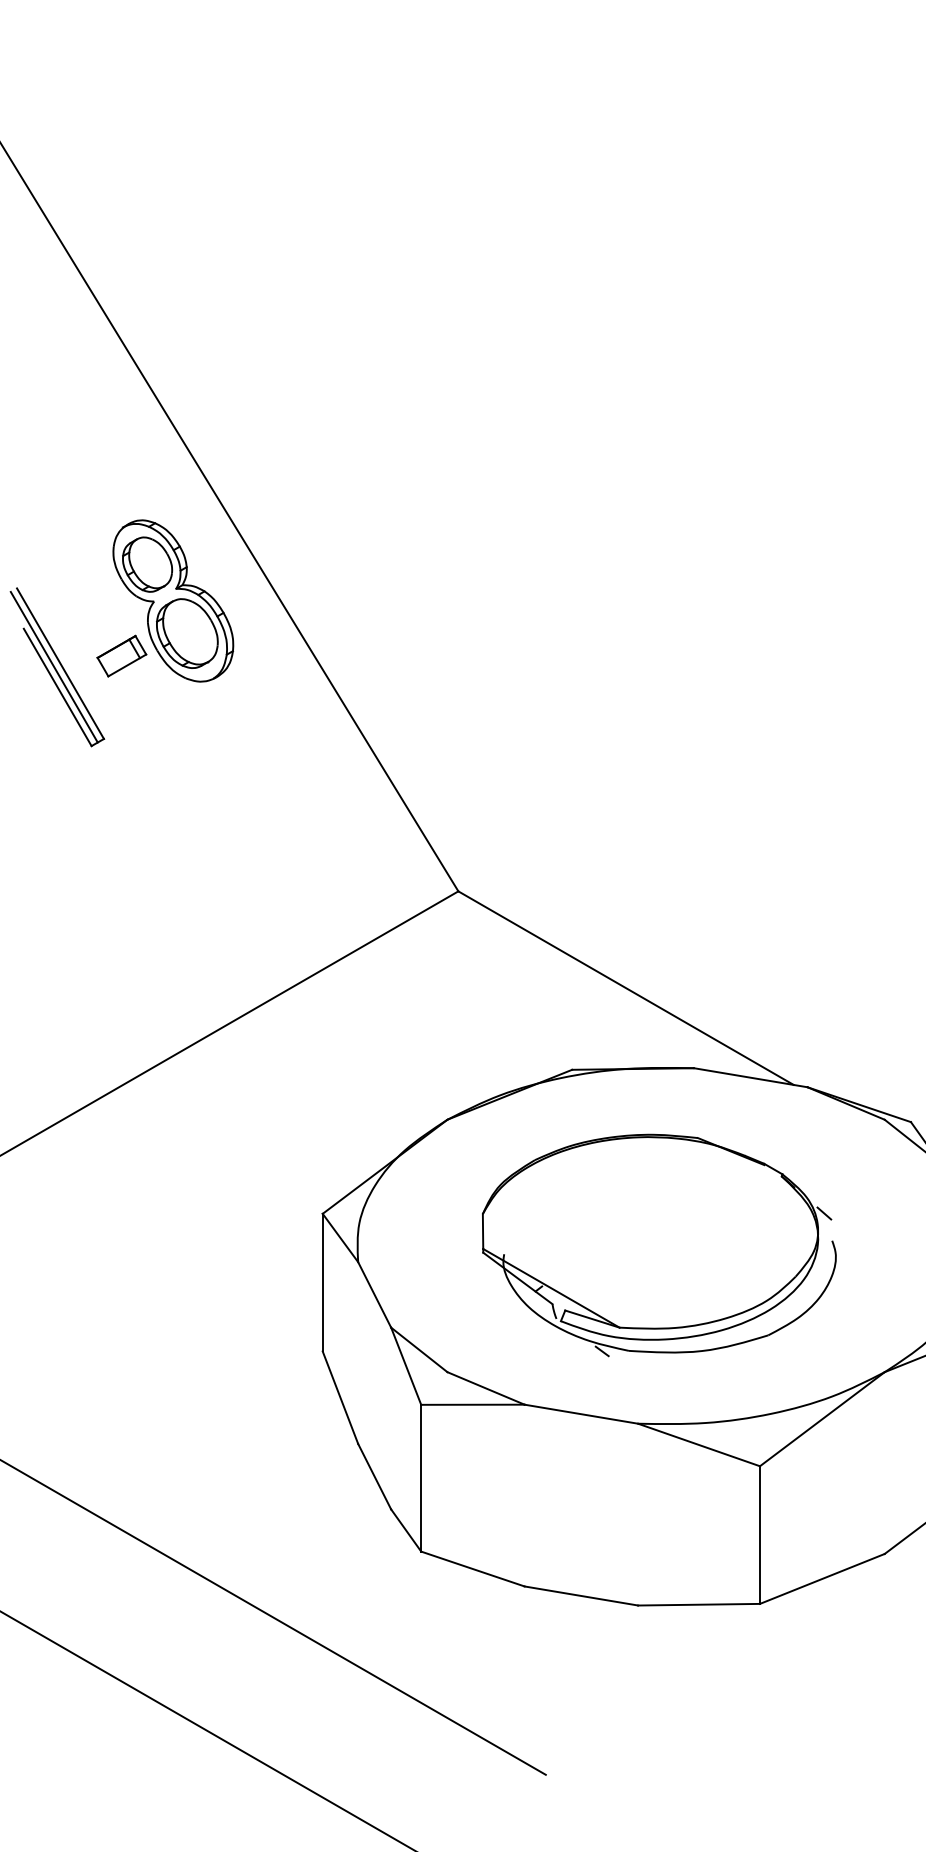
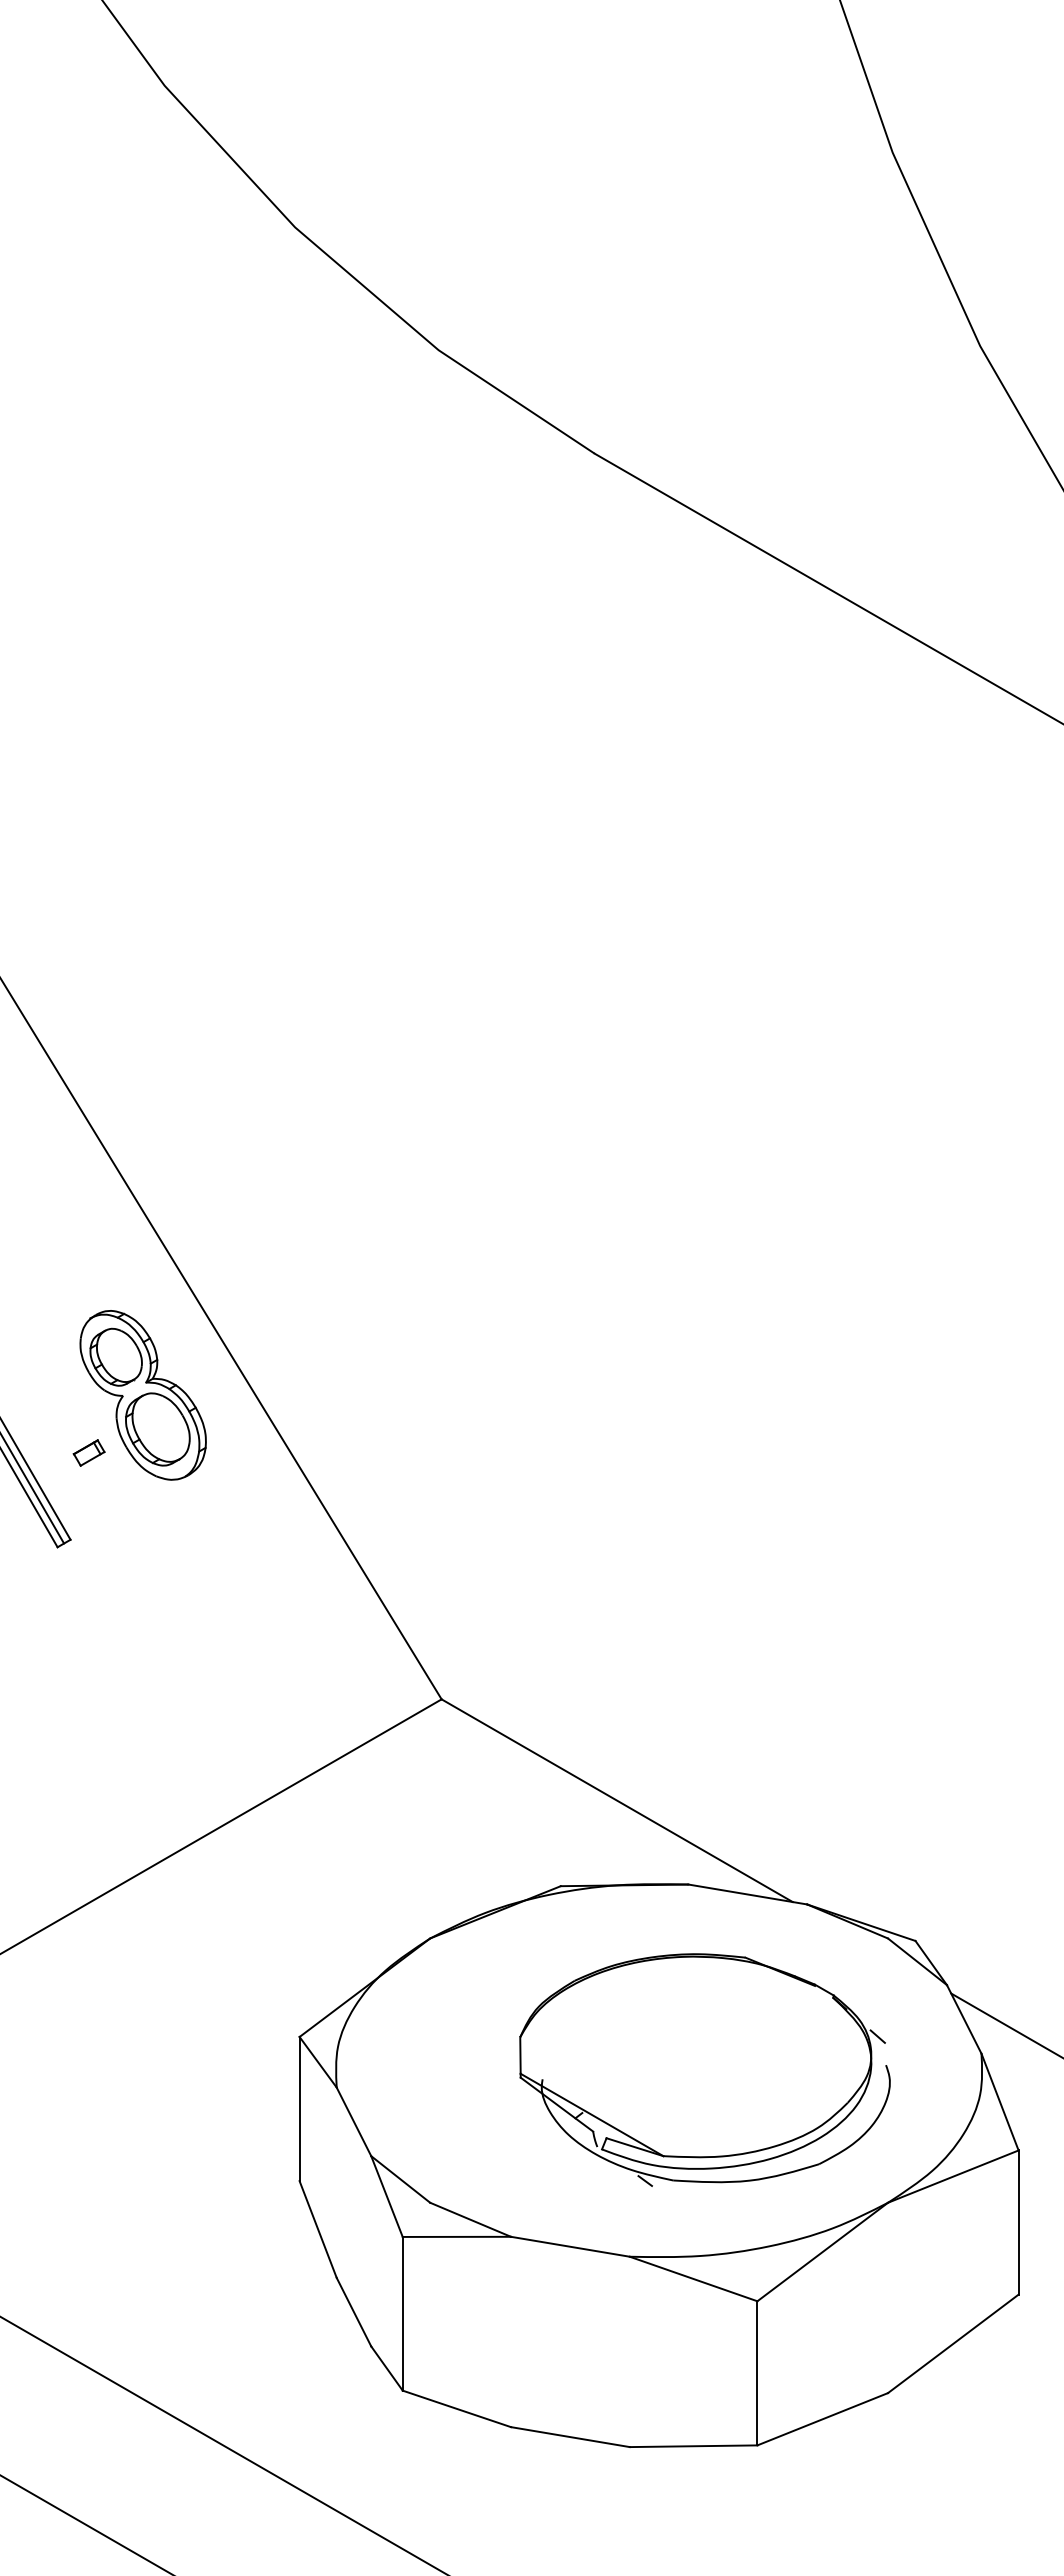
part: (121, 655) -> (88, 1452), size x0.6
part: (658, 1244) -> (704, 2069), moved

